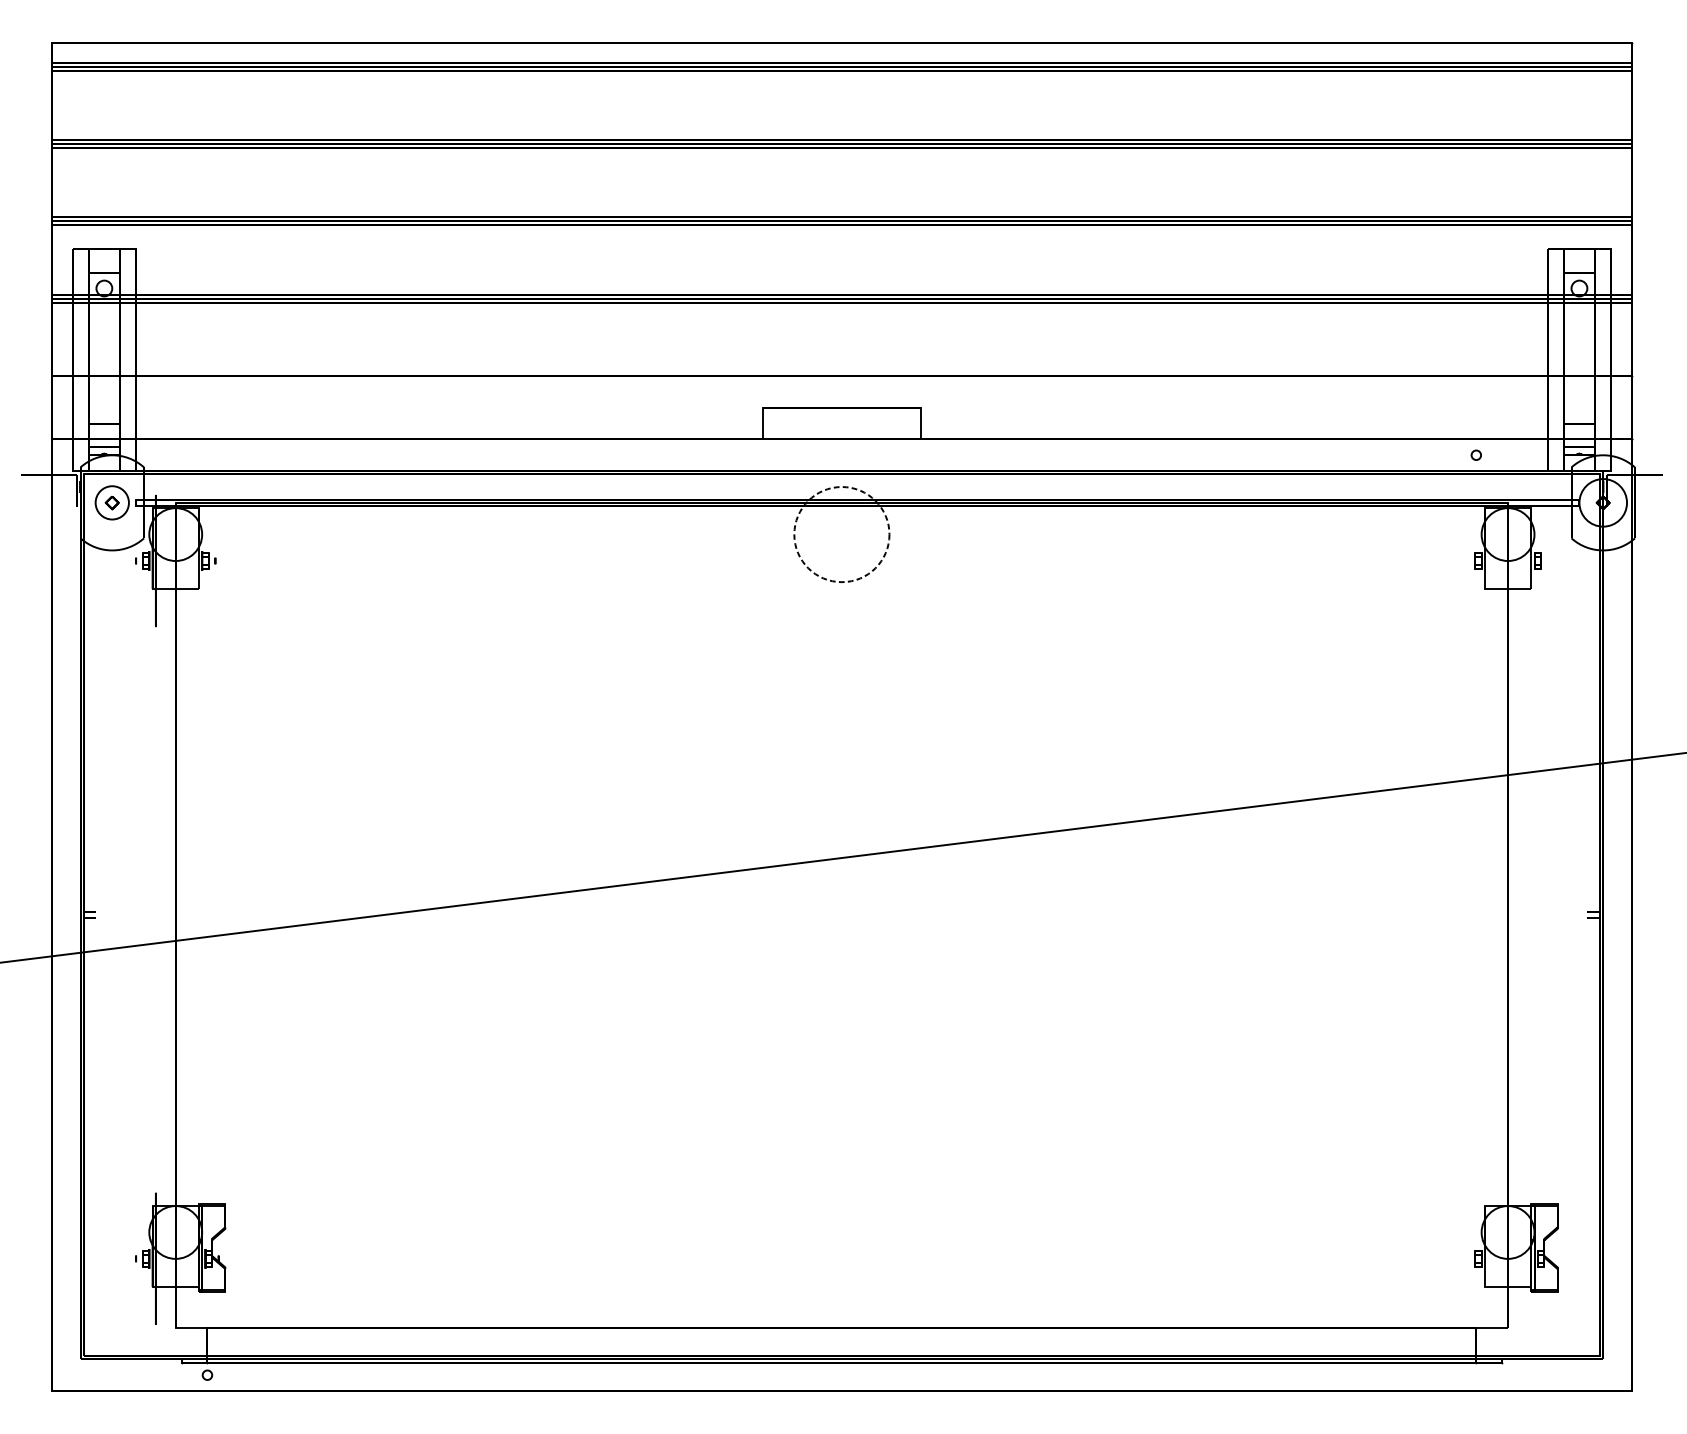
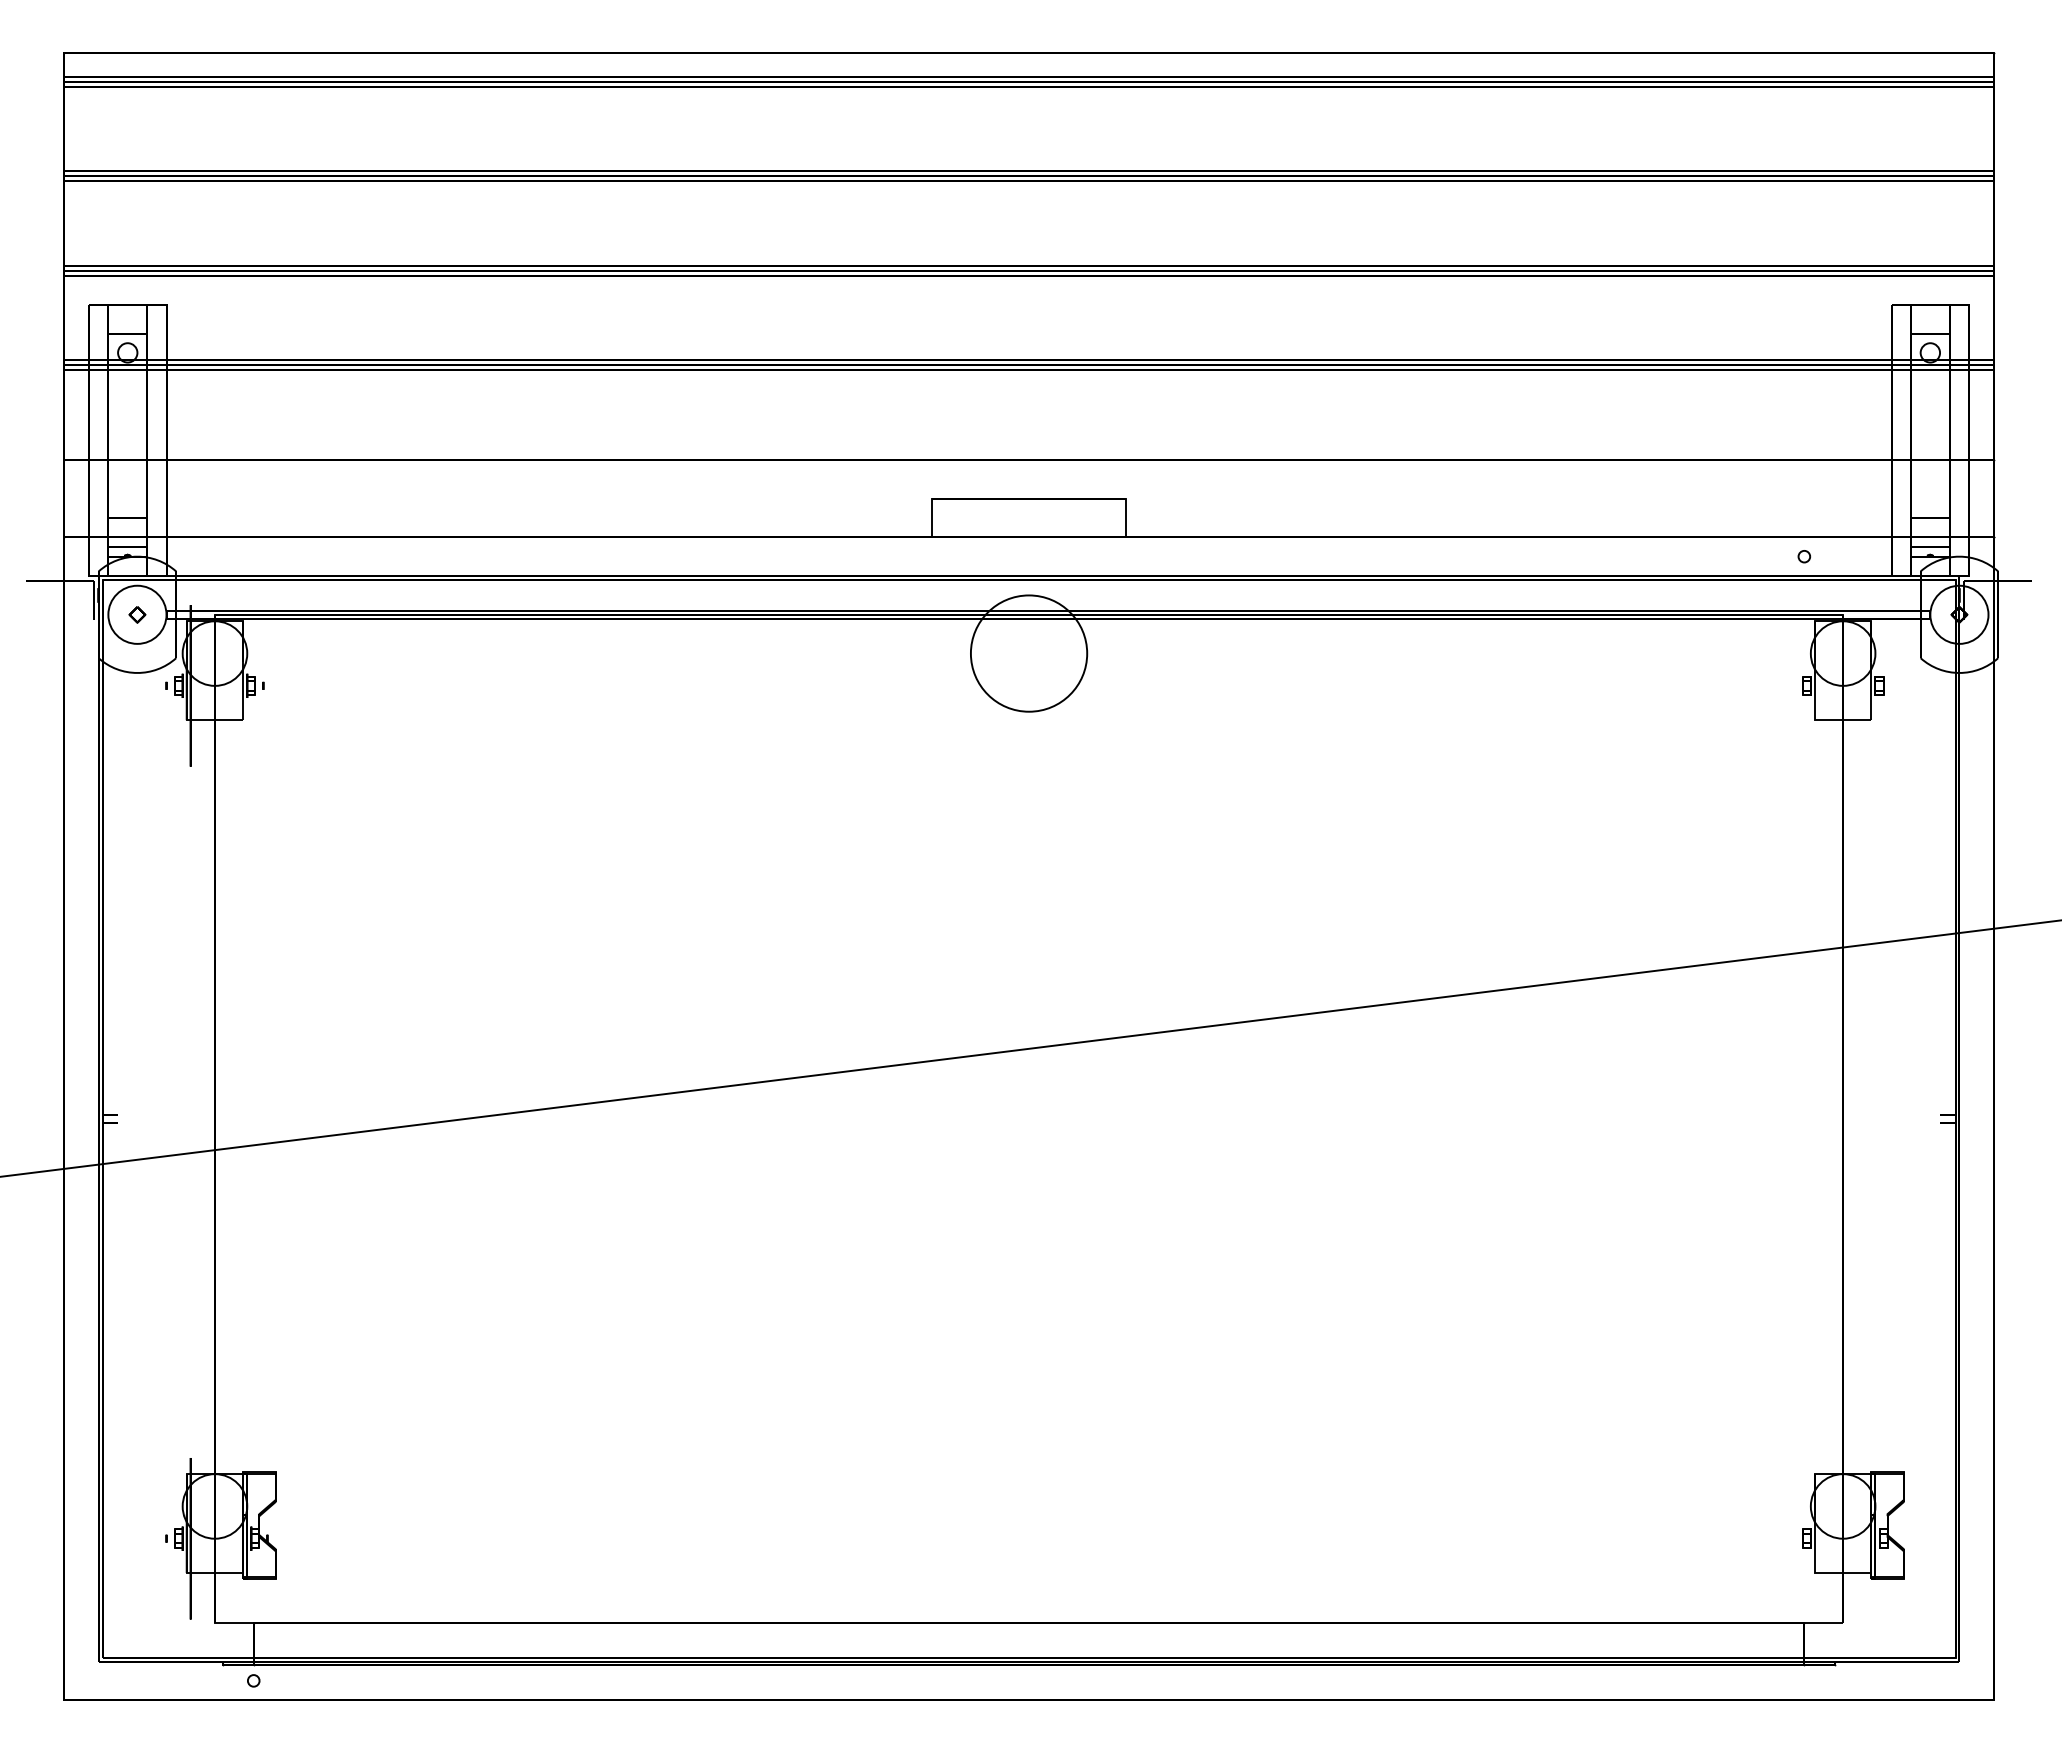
circle: (112, 502) -> (137, 614), size x1.43
circle: (841, 534) -> (1028, 653), dashed -> solid

